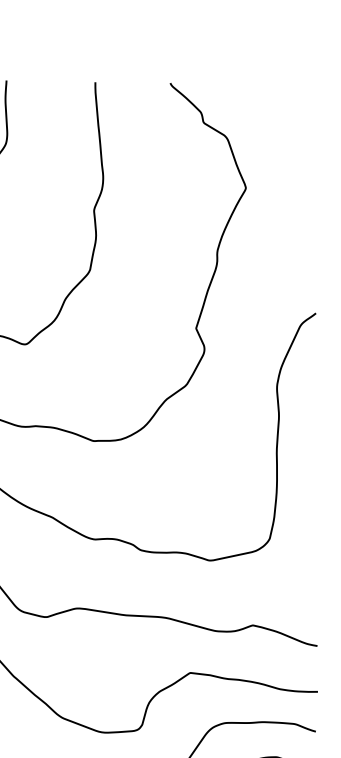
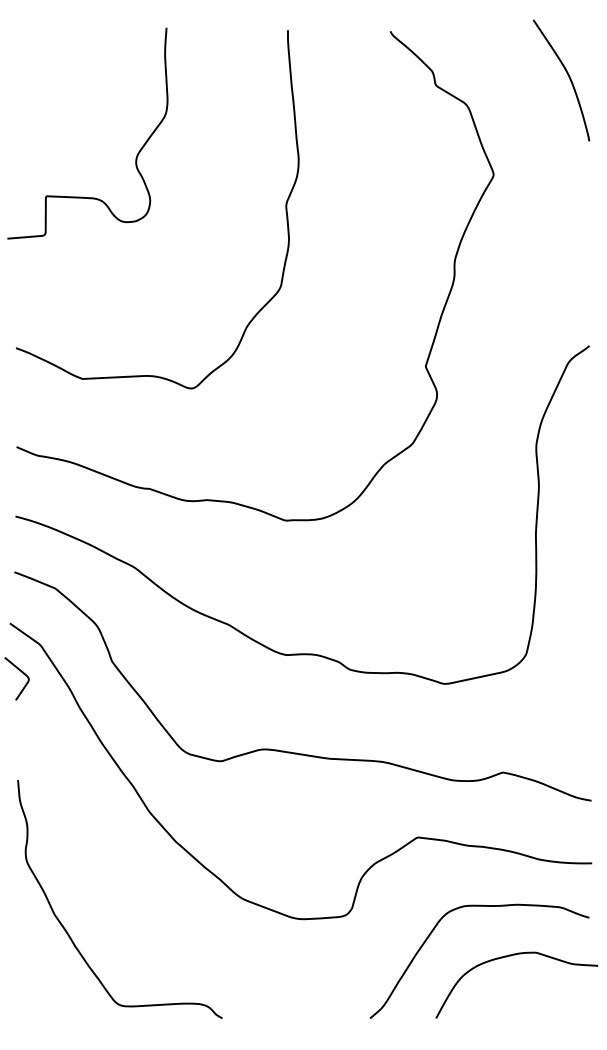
curve: (300, 116) -> (568, 77), added

